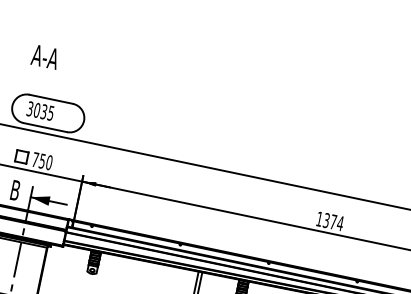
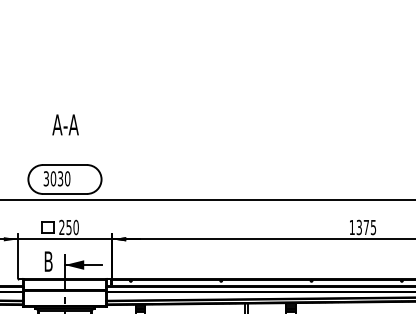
text: (45, 56) -> (65, 124), moved
text: (50, 112) -> (67, 178), 3035 -> 3030
text: (35, 158) -> (61, 226), 750 -> 250
text: (340, 223) -> (373, 227), 1374 -> 1375

